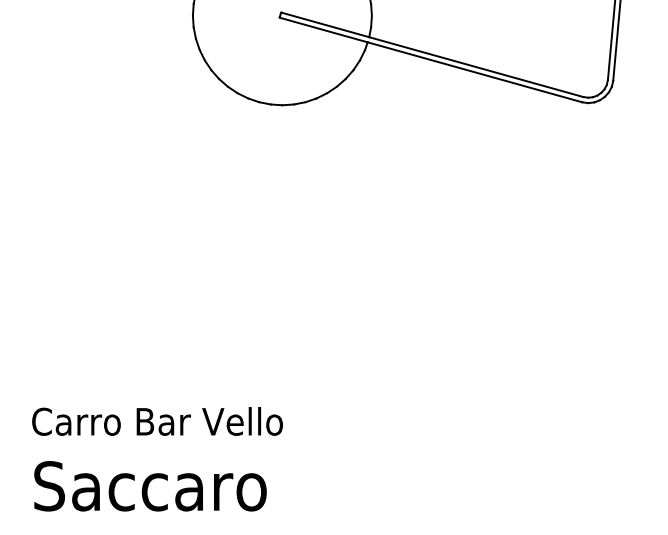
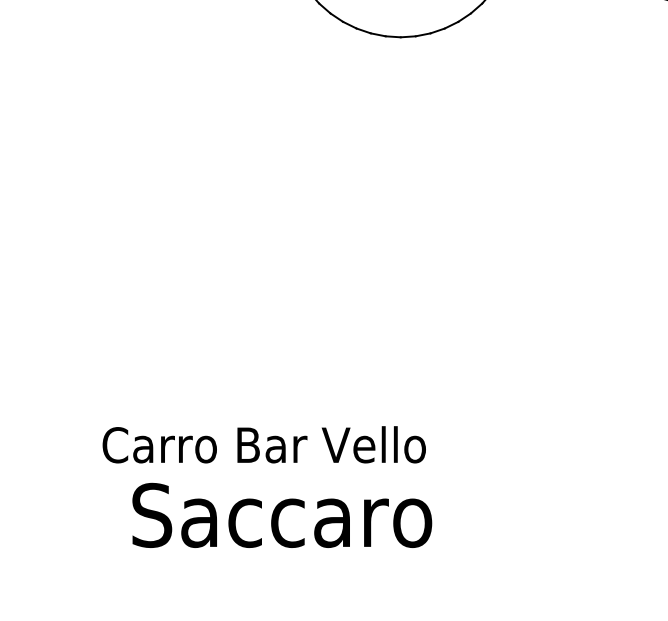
text: (157, 421) -> (264, 444), moved
text: (150, 486) -> (282, 515), moved

